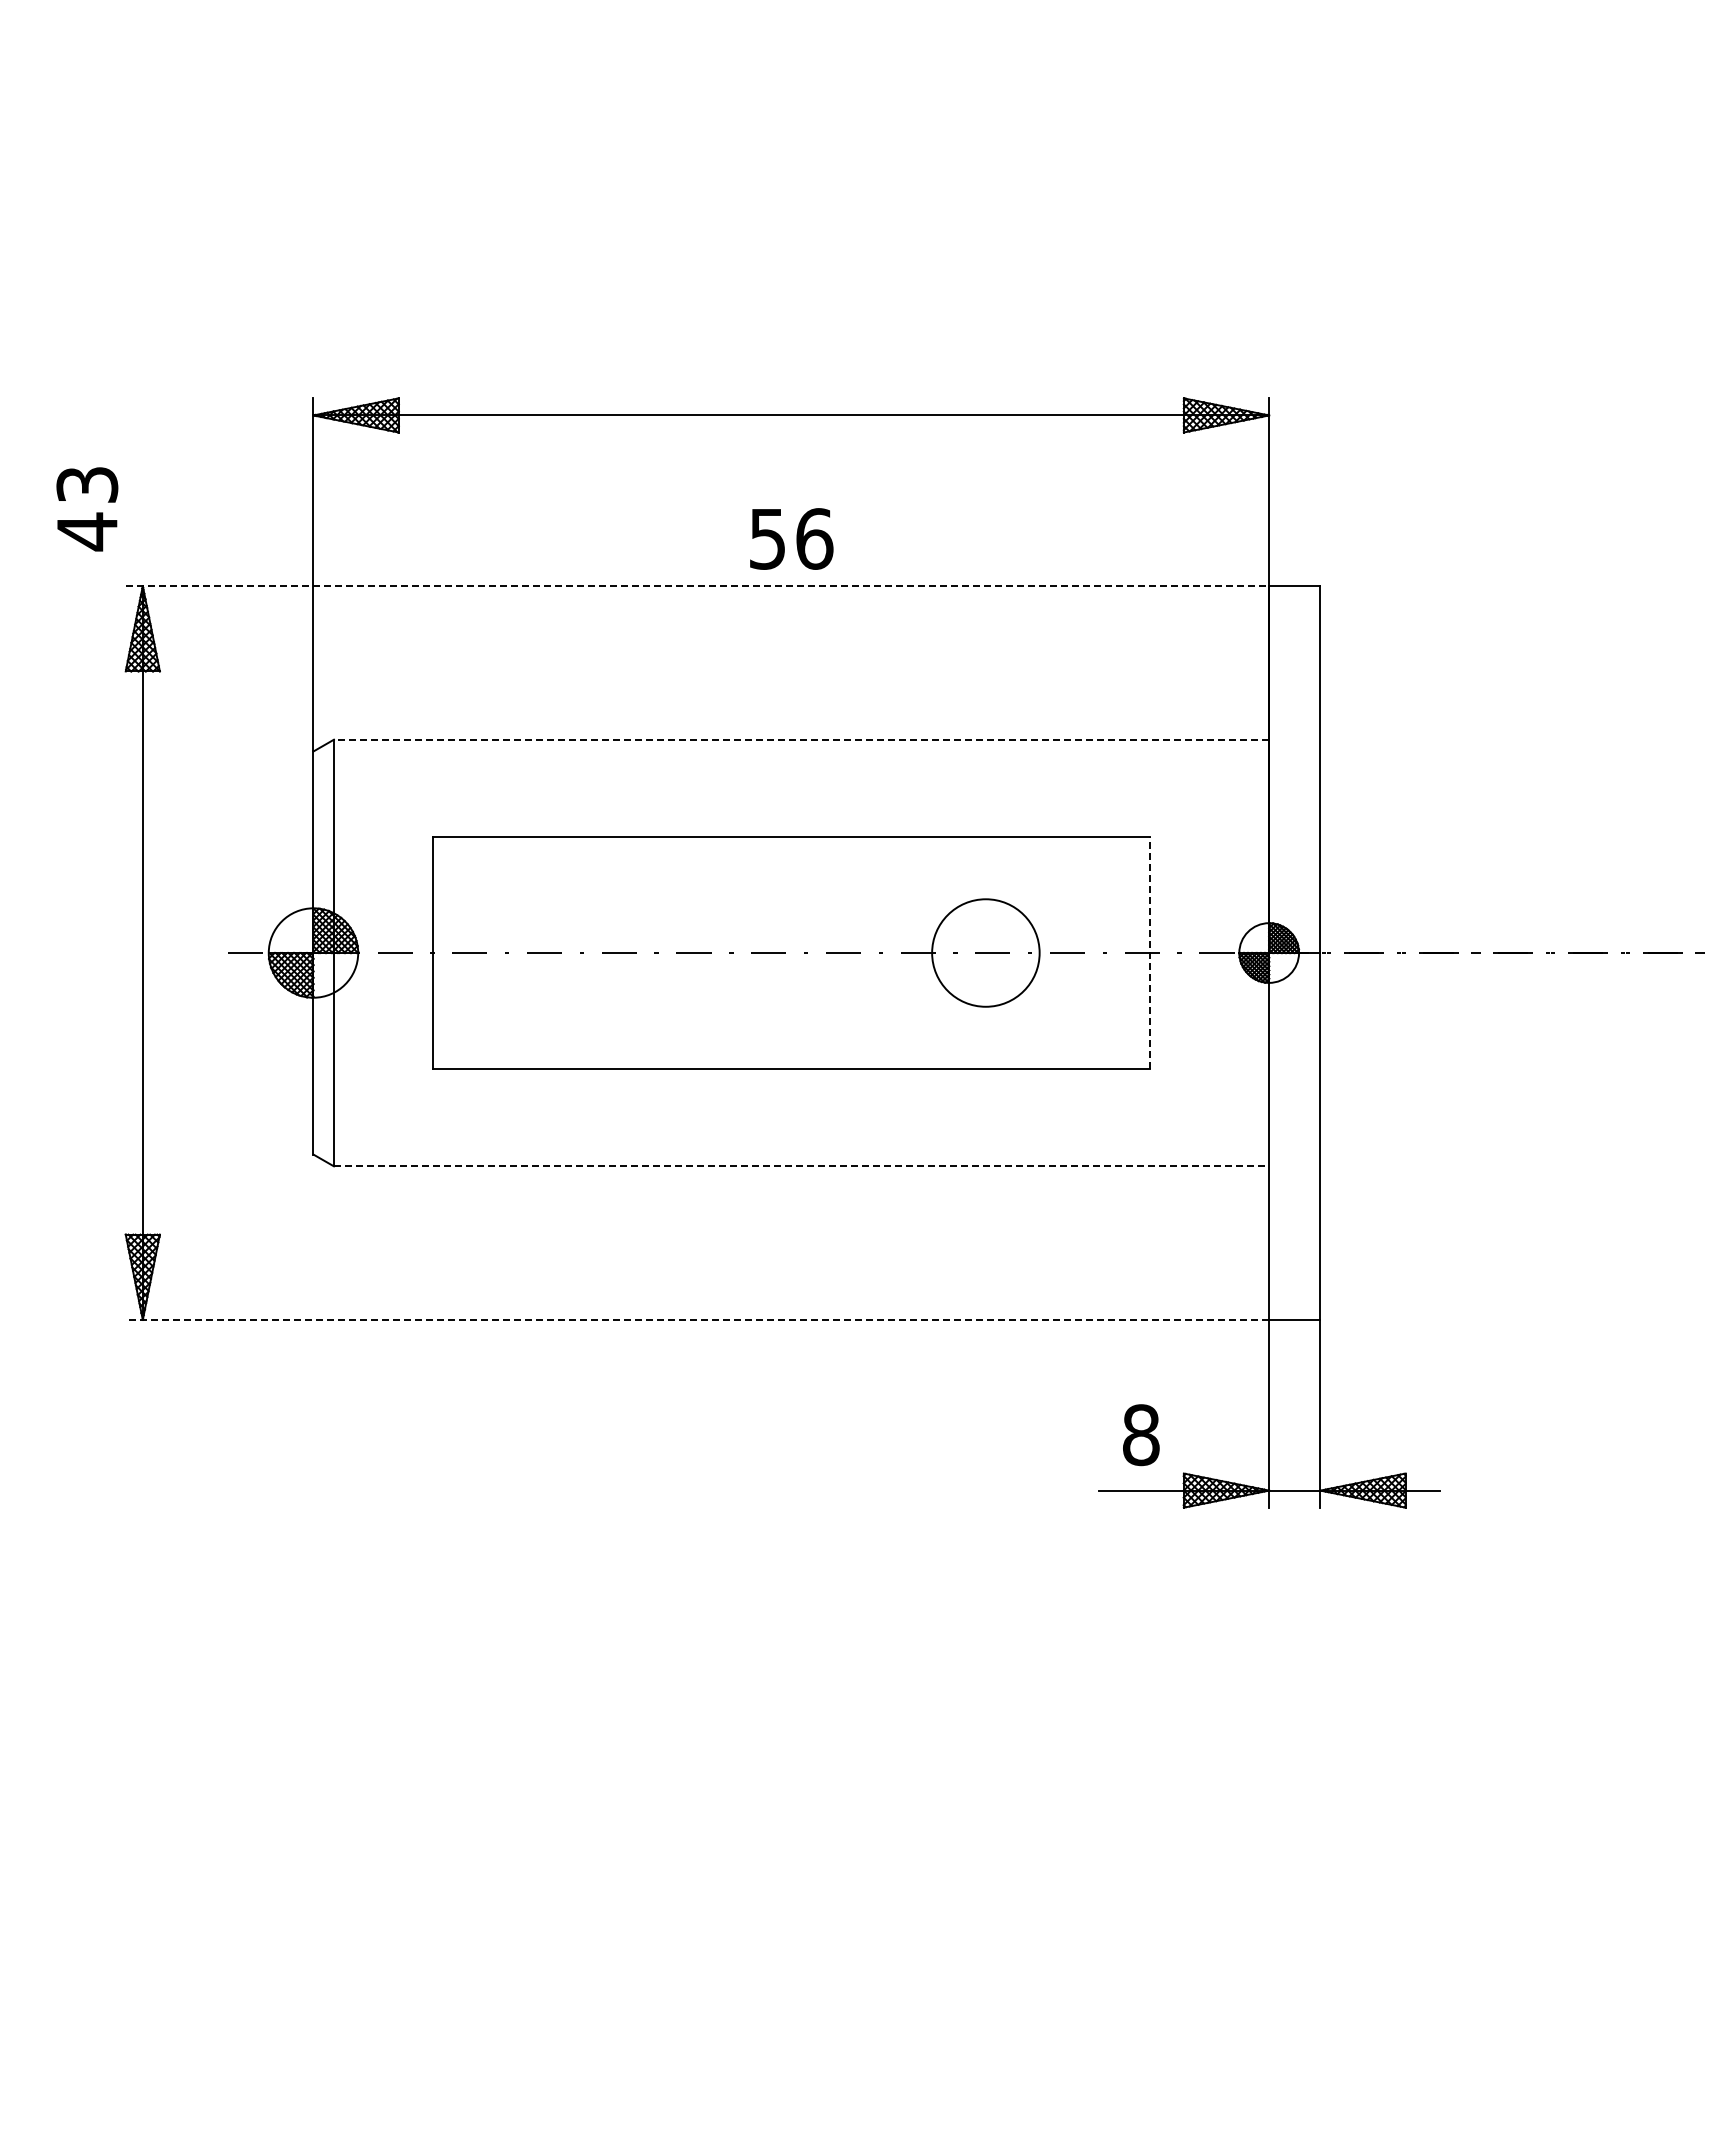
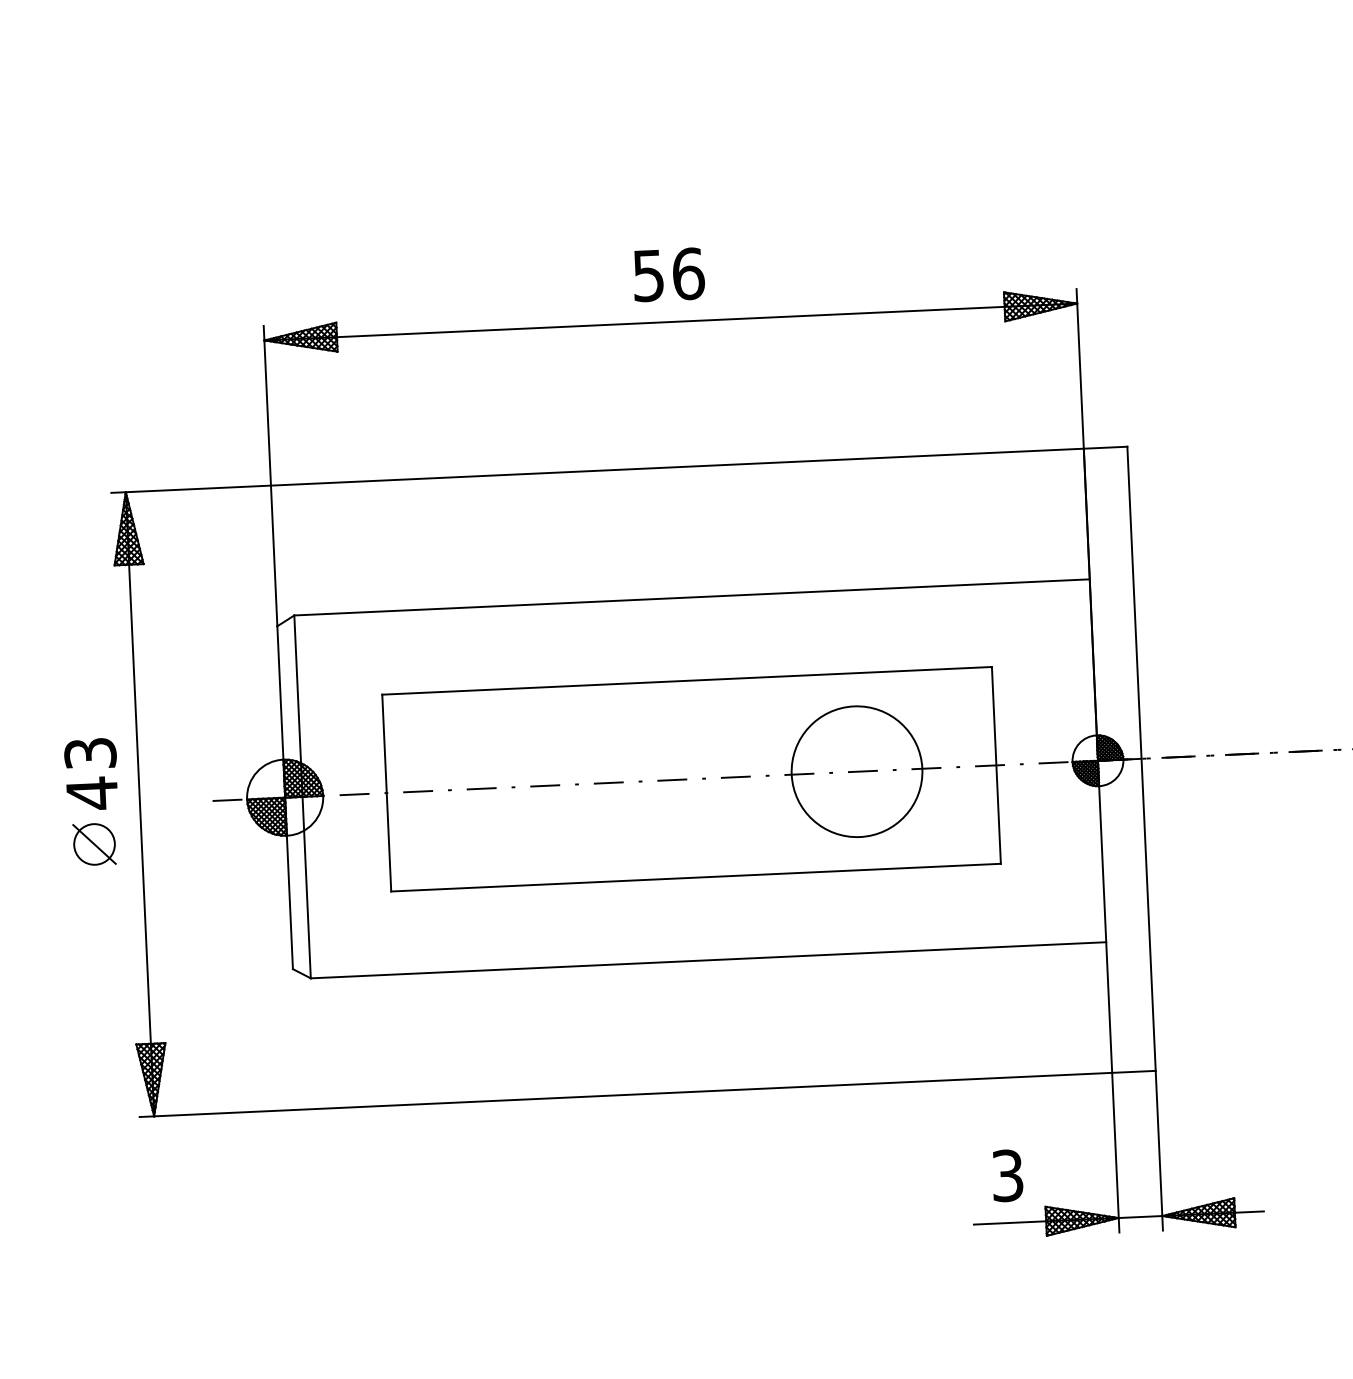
text: (87, 509) -> (91, 774), moved
text: (791, 538) -> (668, 274), moved
line: (697, 586) -> (597, 471), dashed -> solid
line: (801, 739) -> (691, 597), dashed -> solid
circle: (985, 952) -> (856, 771), size x1.43
line: (1149, 953) -> (996, 765), dashed -> solid
part: (87, 997) -> (94, 844), added
line: (801, 1166) -> (708, 960), dashed -> solid
line: (697, 1319) -> (625, 1094), dashed -> solid
text: (1141, 1435) -> (1008, 1176), 8 -> 3

